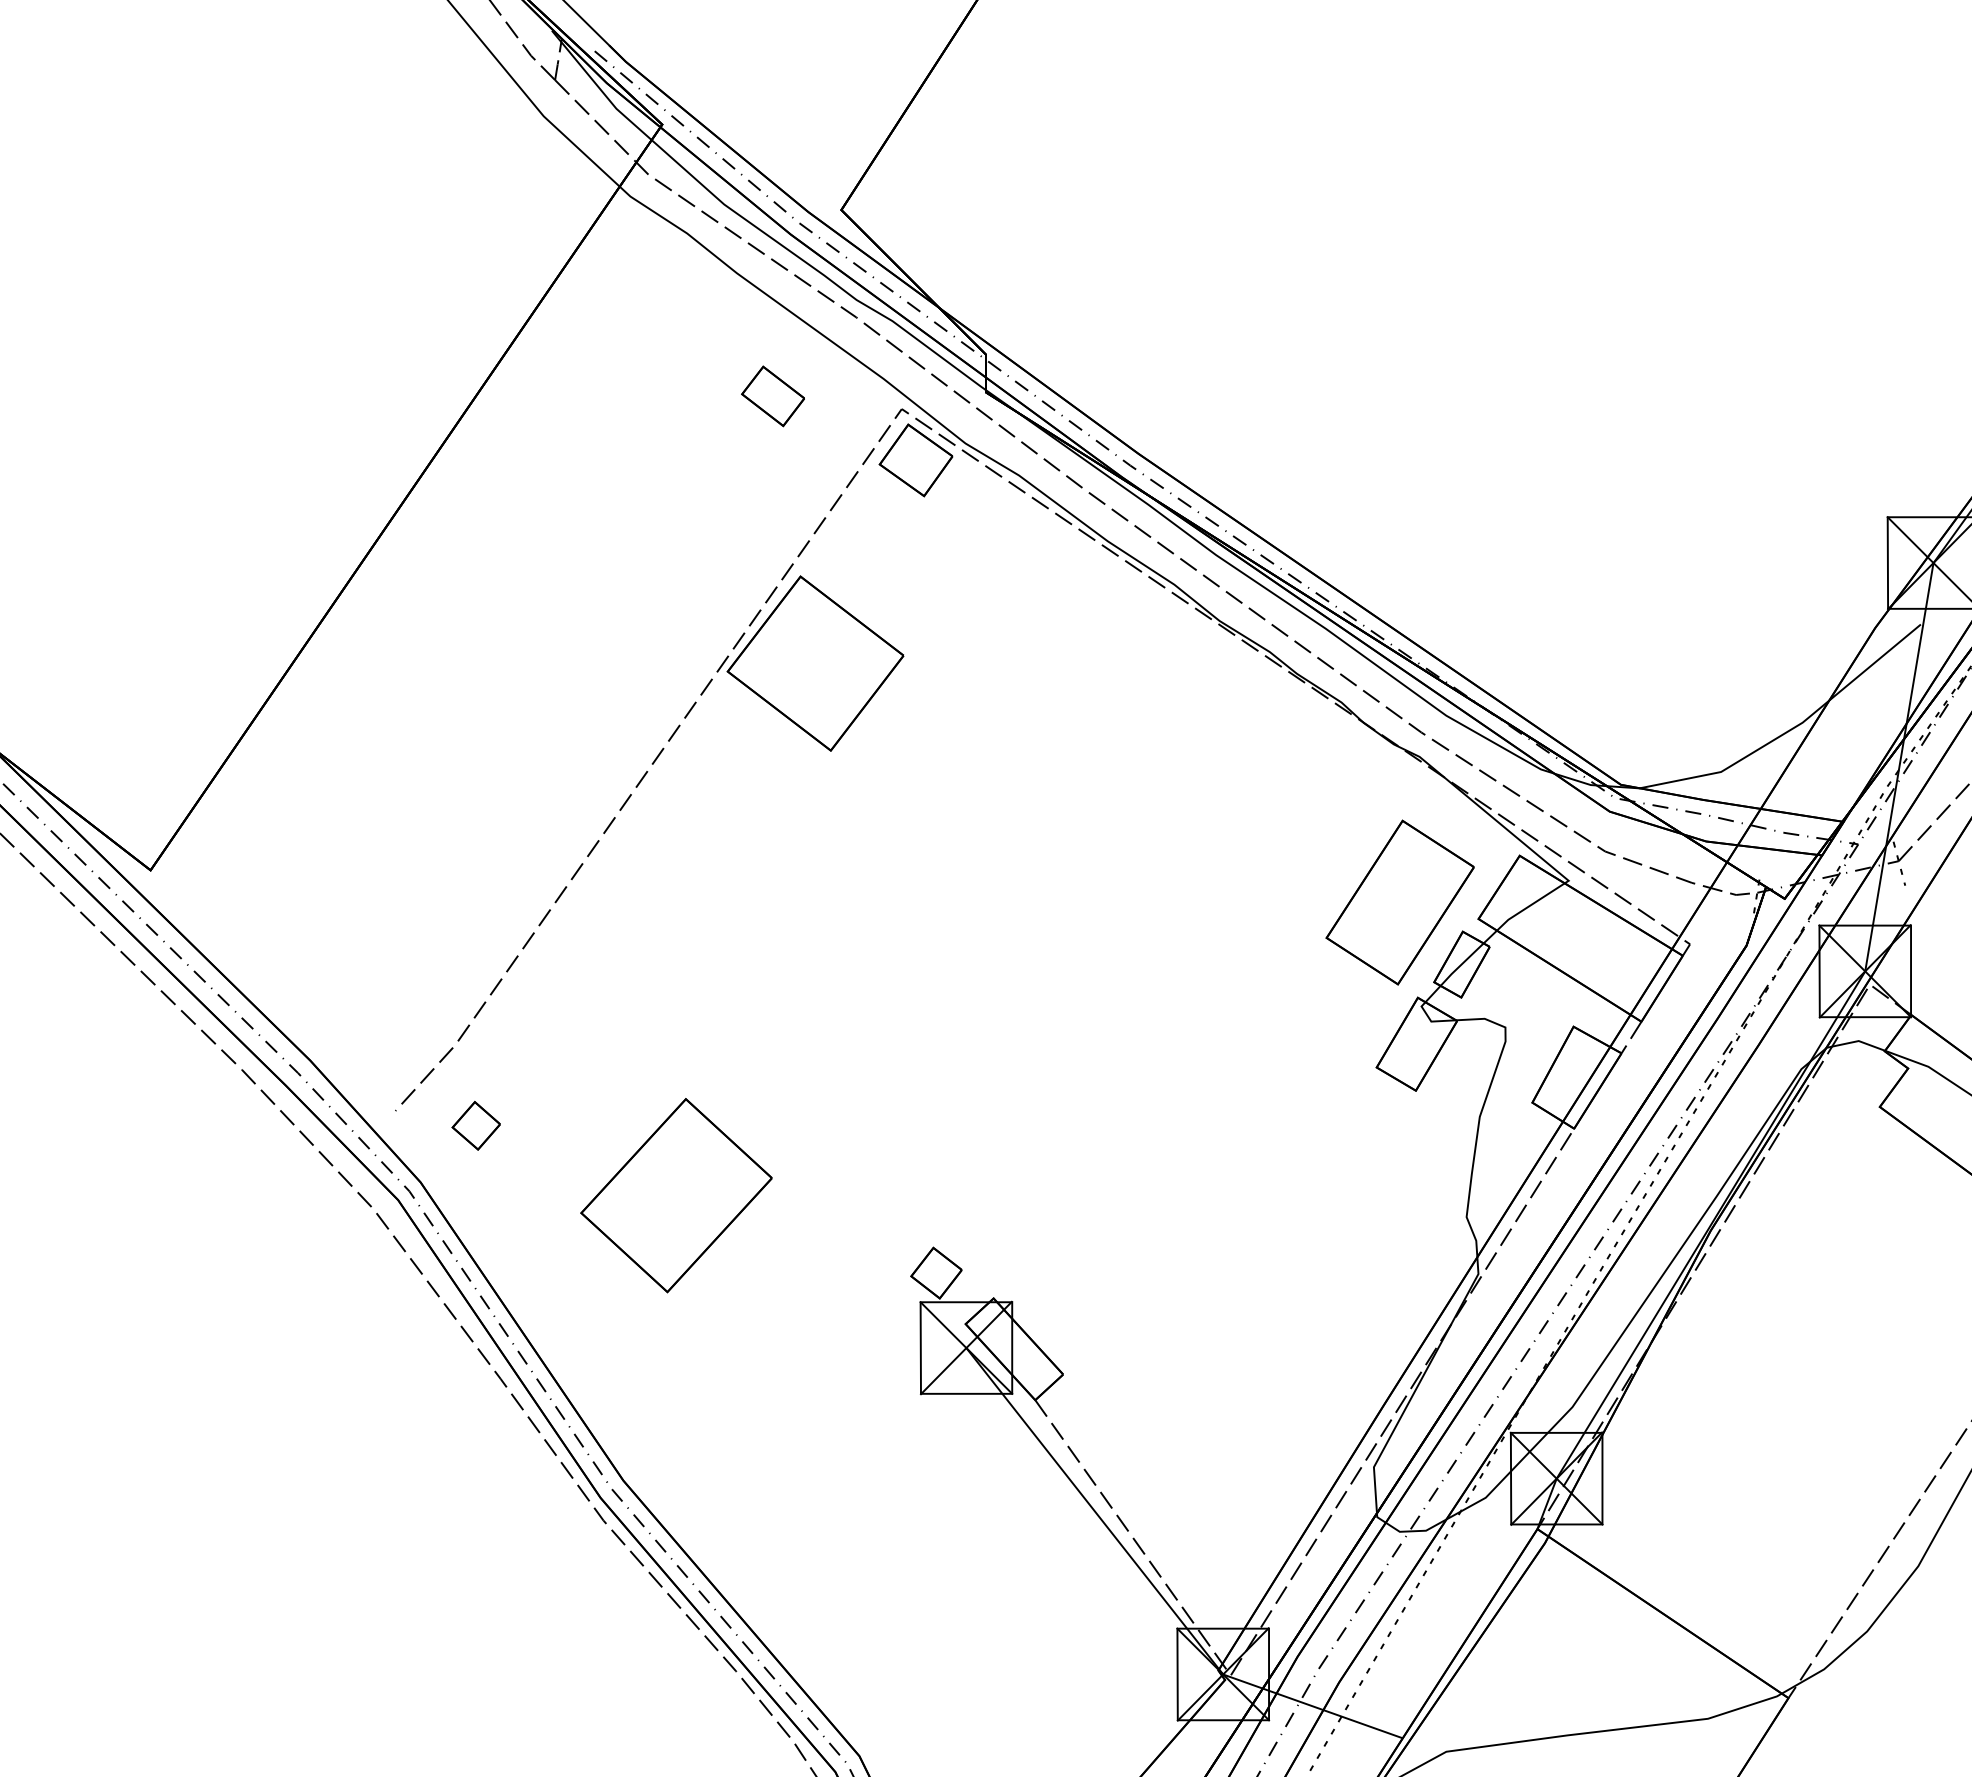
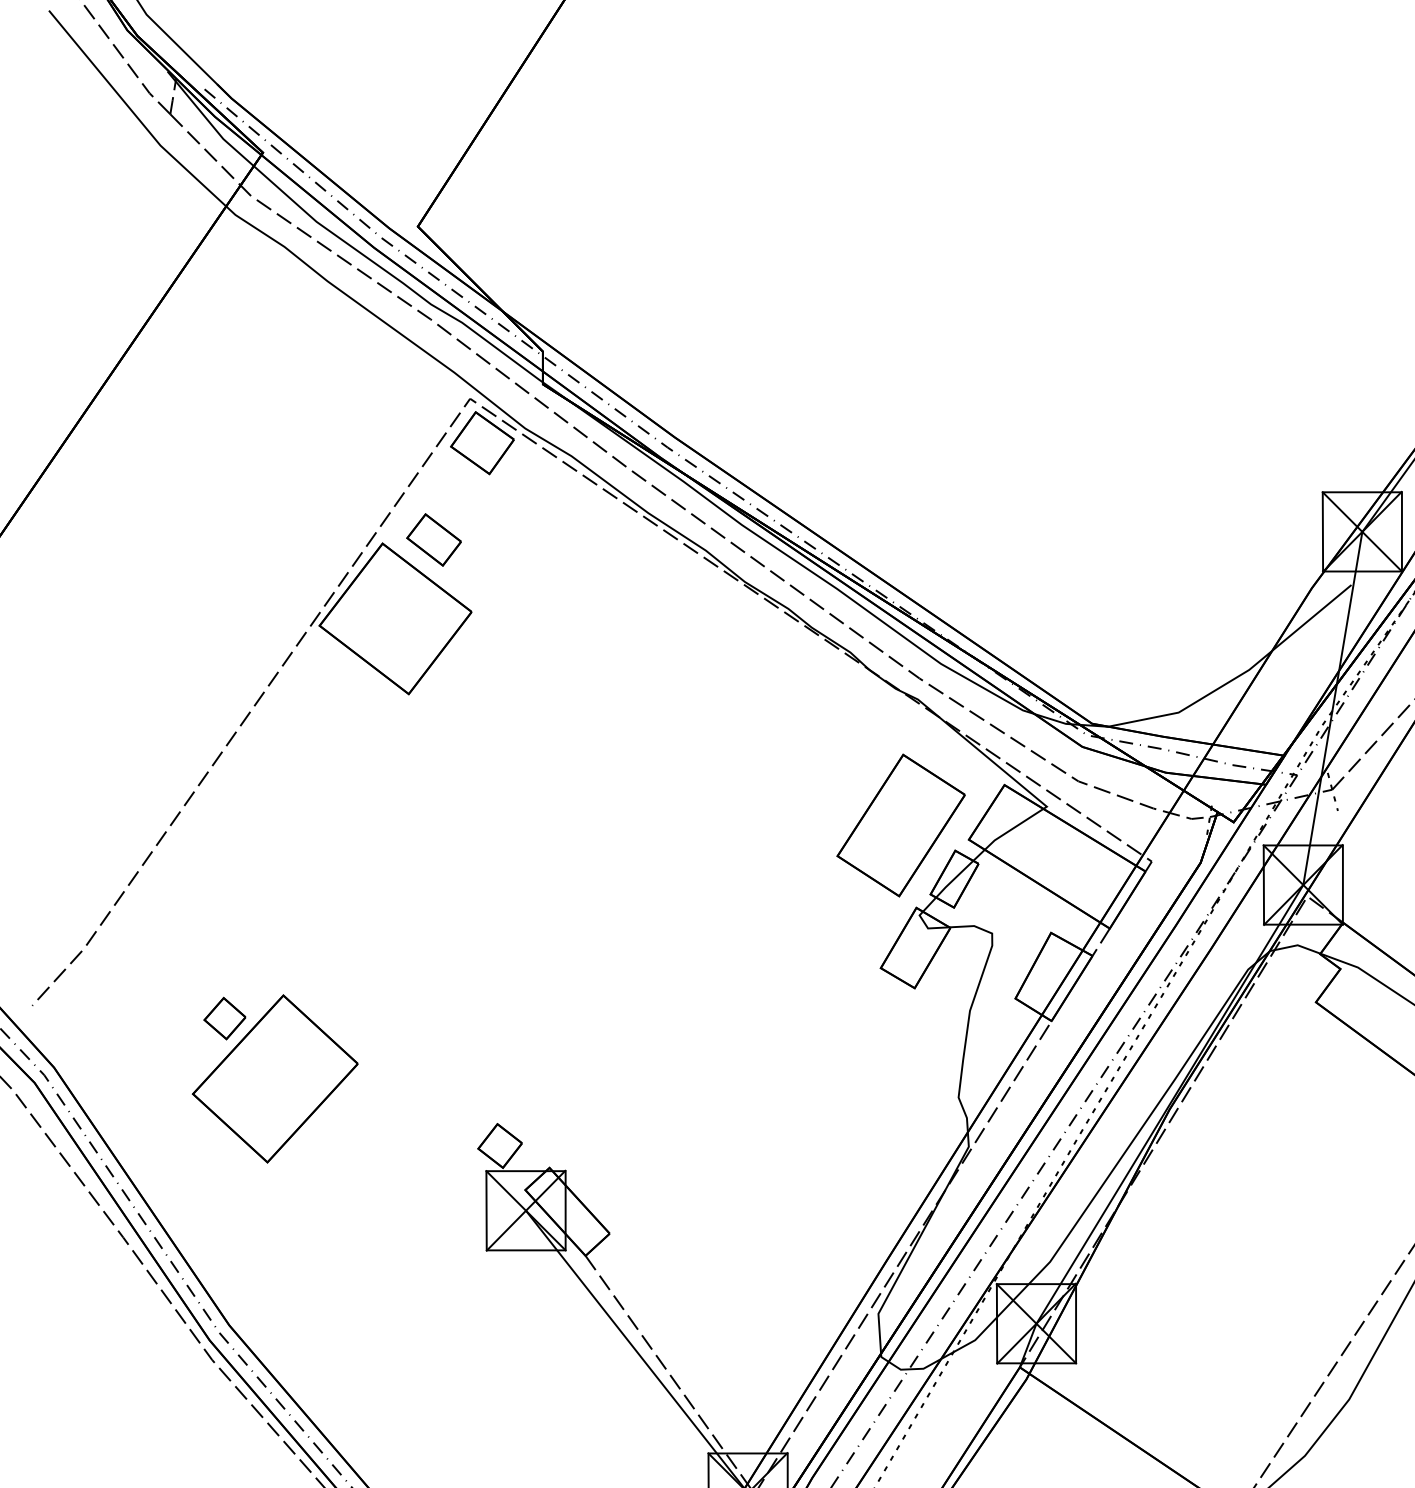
part: (772, 396) -> (433, 540), moved
part: (475, 1125) -> (224, 1018), moved

